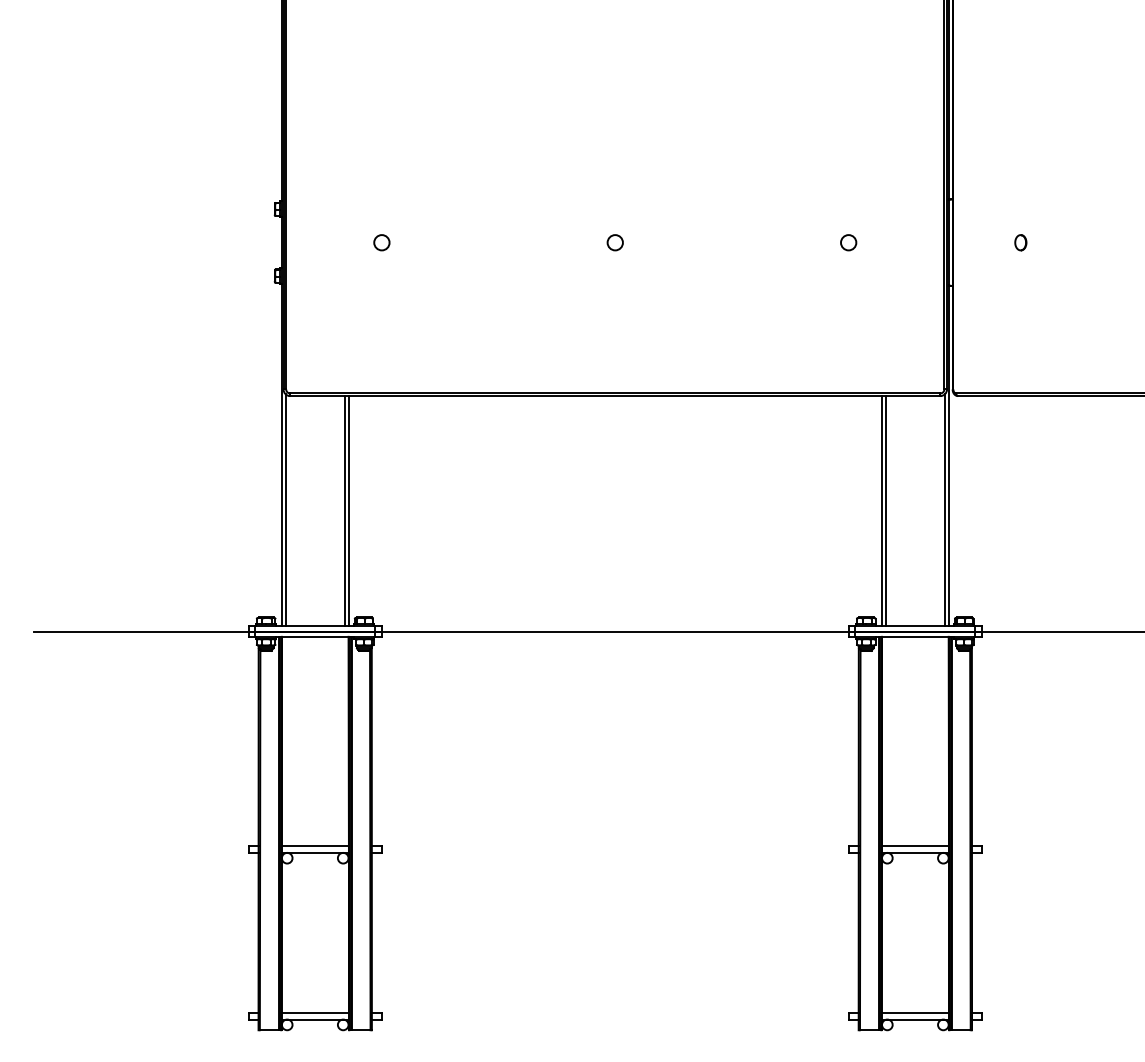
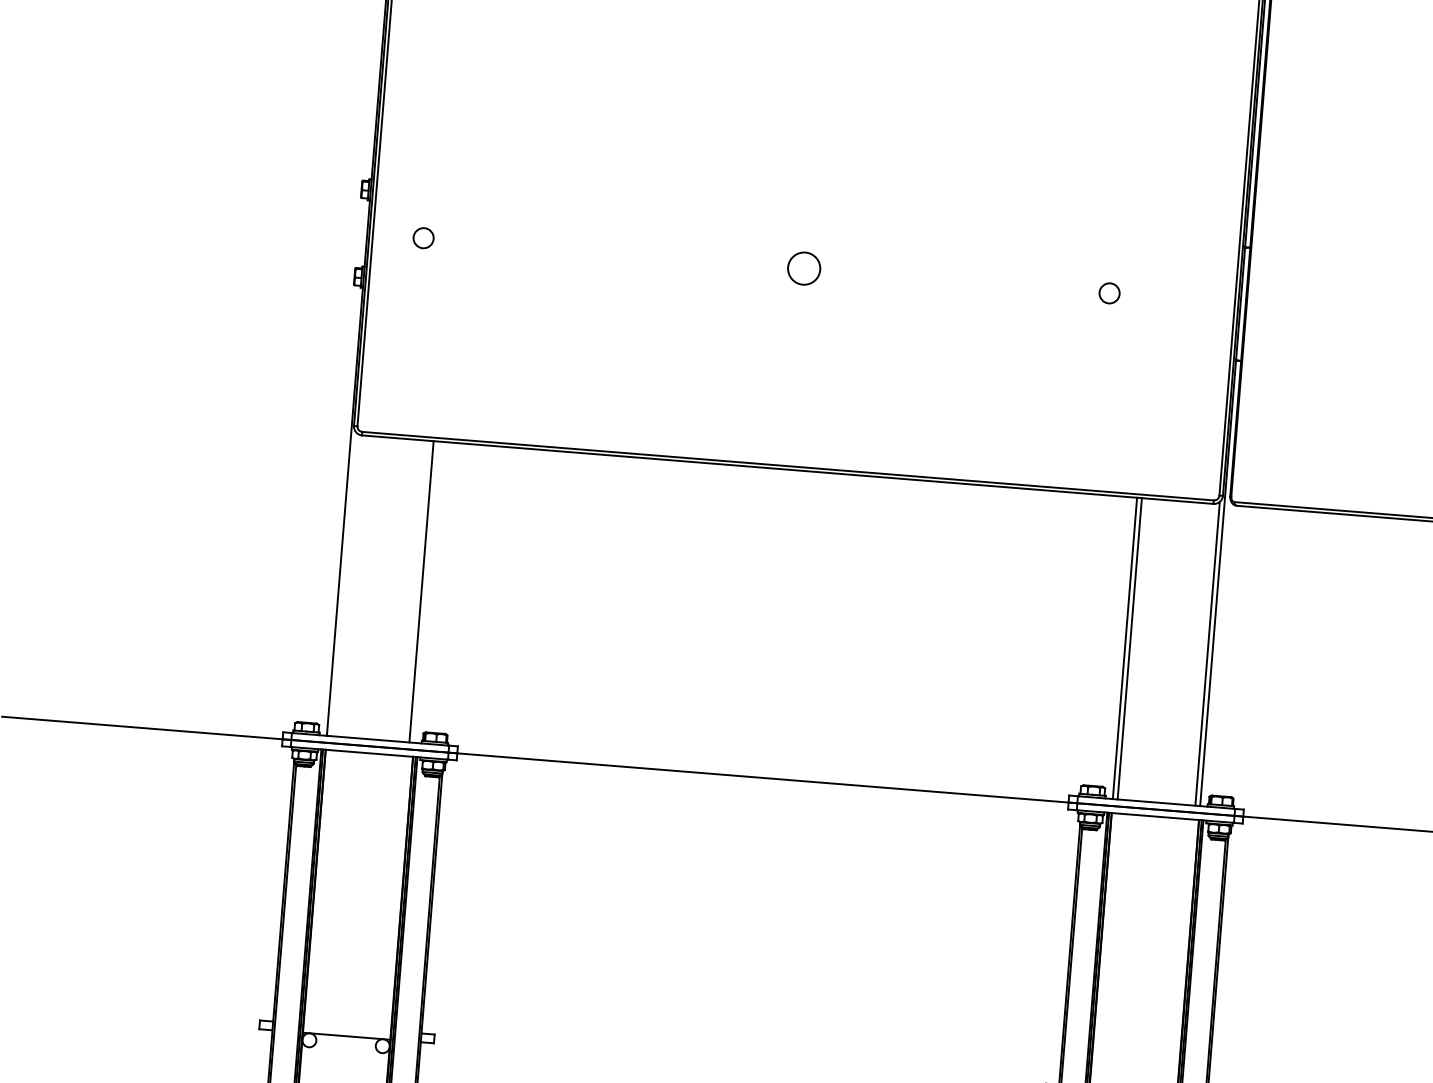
circle: (381, 242) -> (423, 237), moved
circle: (614, 242) -> (802, 268), size x1.6
part: (1020, 242) -> (1334, 311), removed
line: (285, 510) -> (343, 584), removed
line: (348, 511) -> (426, 592), removed
line: (314, 846) -> (346, 1027), removed

